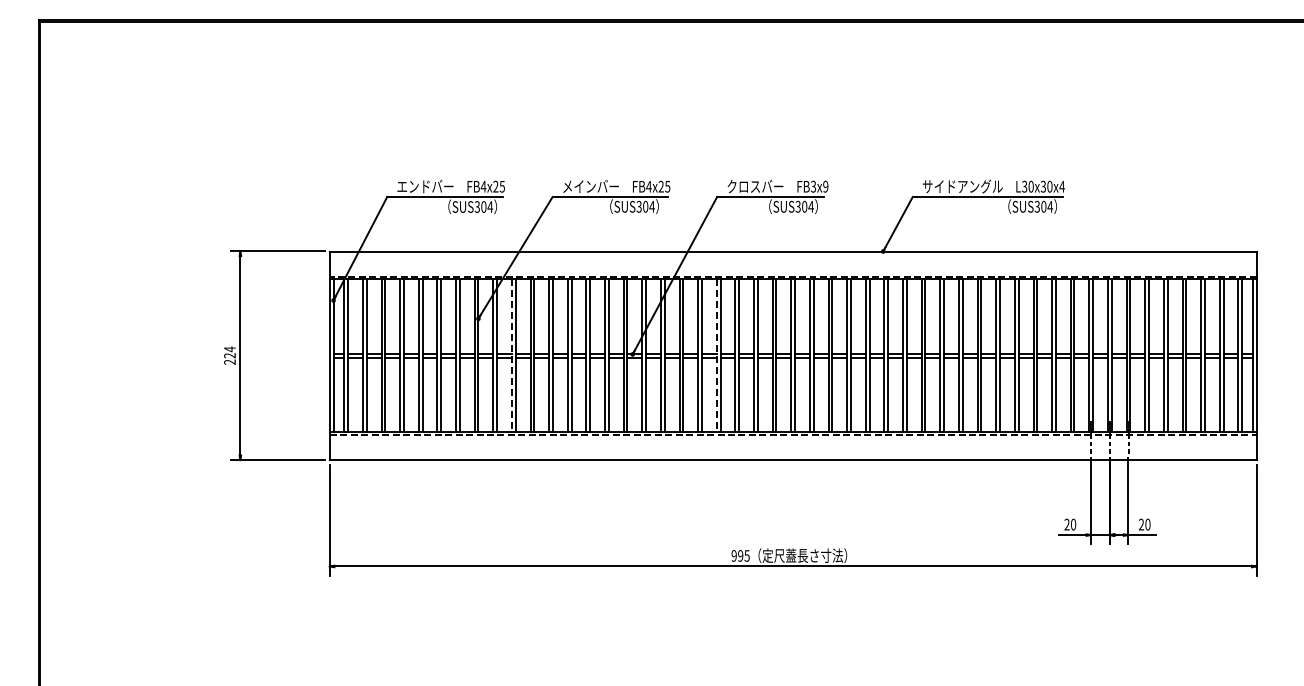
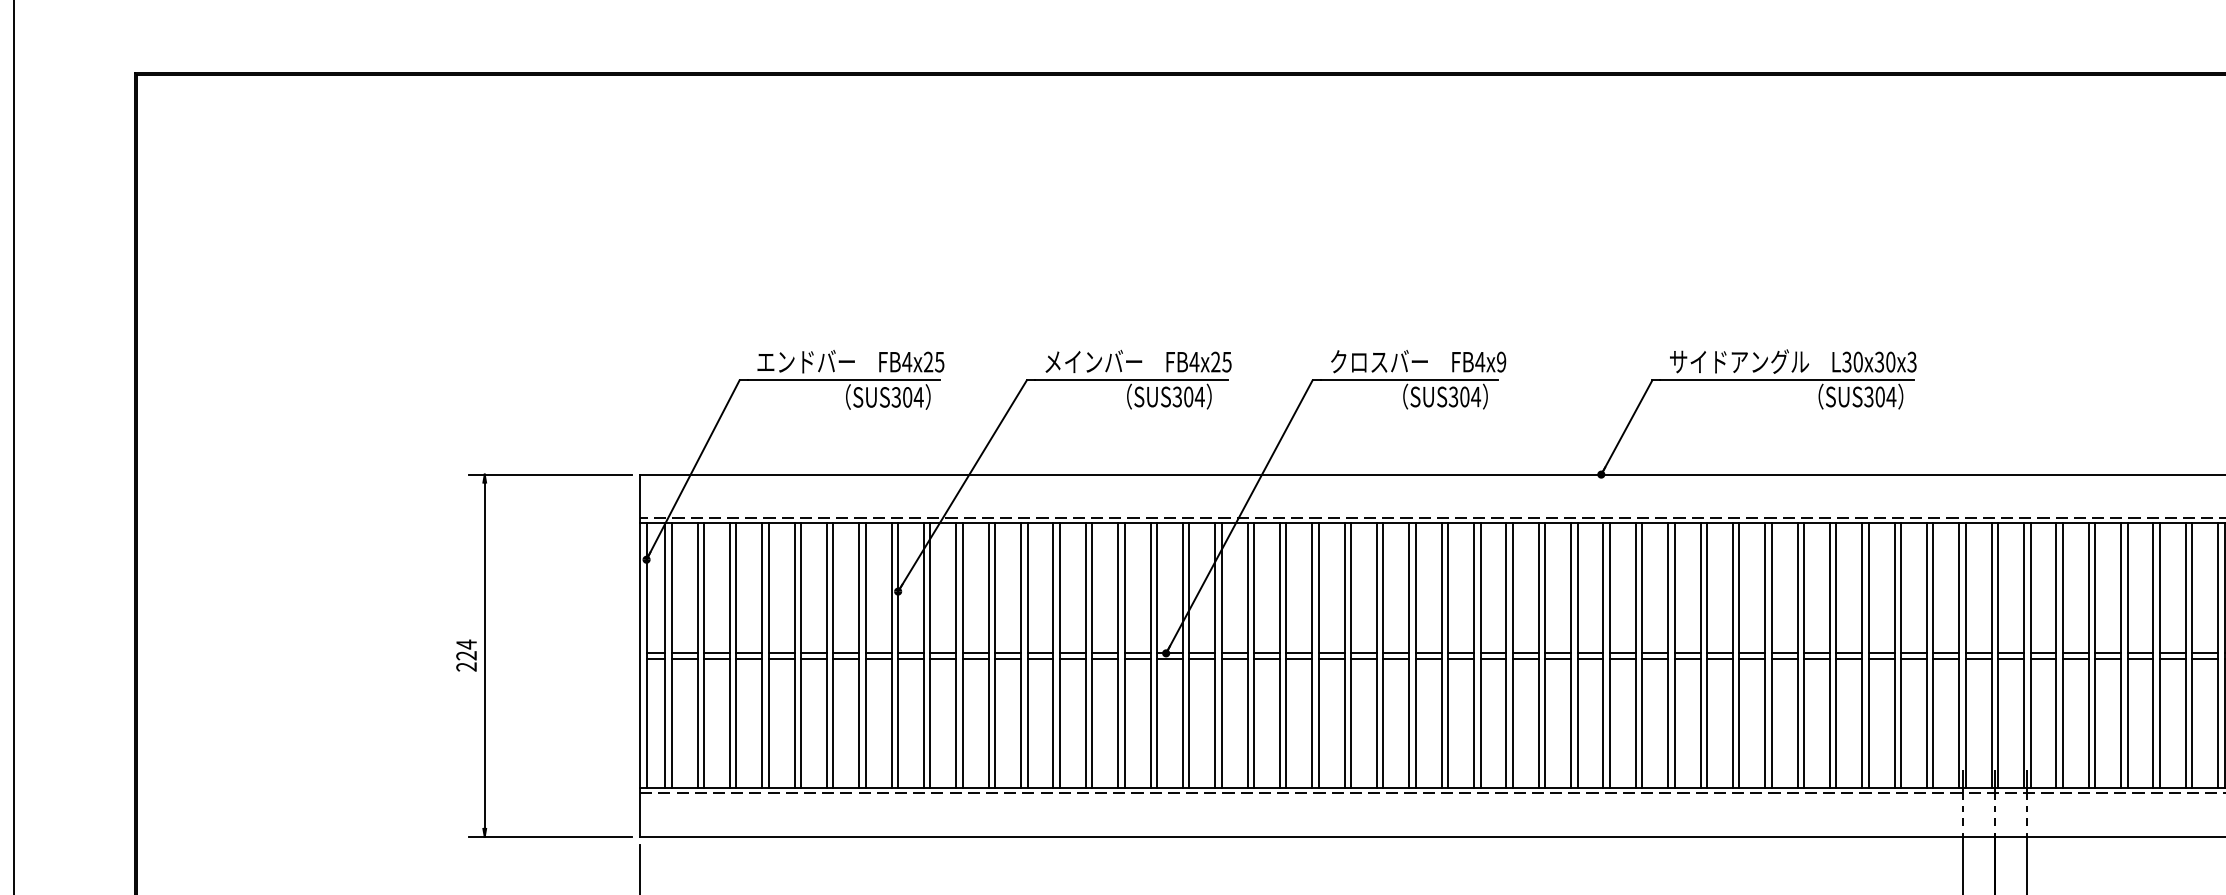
text: (813, 186) -> (1480, 361), FB3x9 -> FB4x9
text: (1061, 186) -> (1910, 361), L30x30x4 -> L30x30x3
line: (511, 356) -> (955, 656), dashed -> solid
line: (716, 356) -> (1311, 656), dashed -> solid

